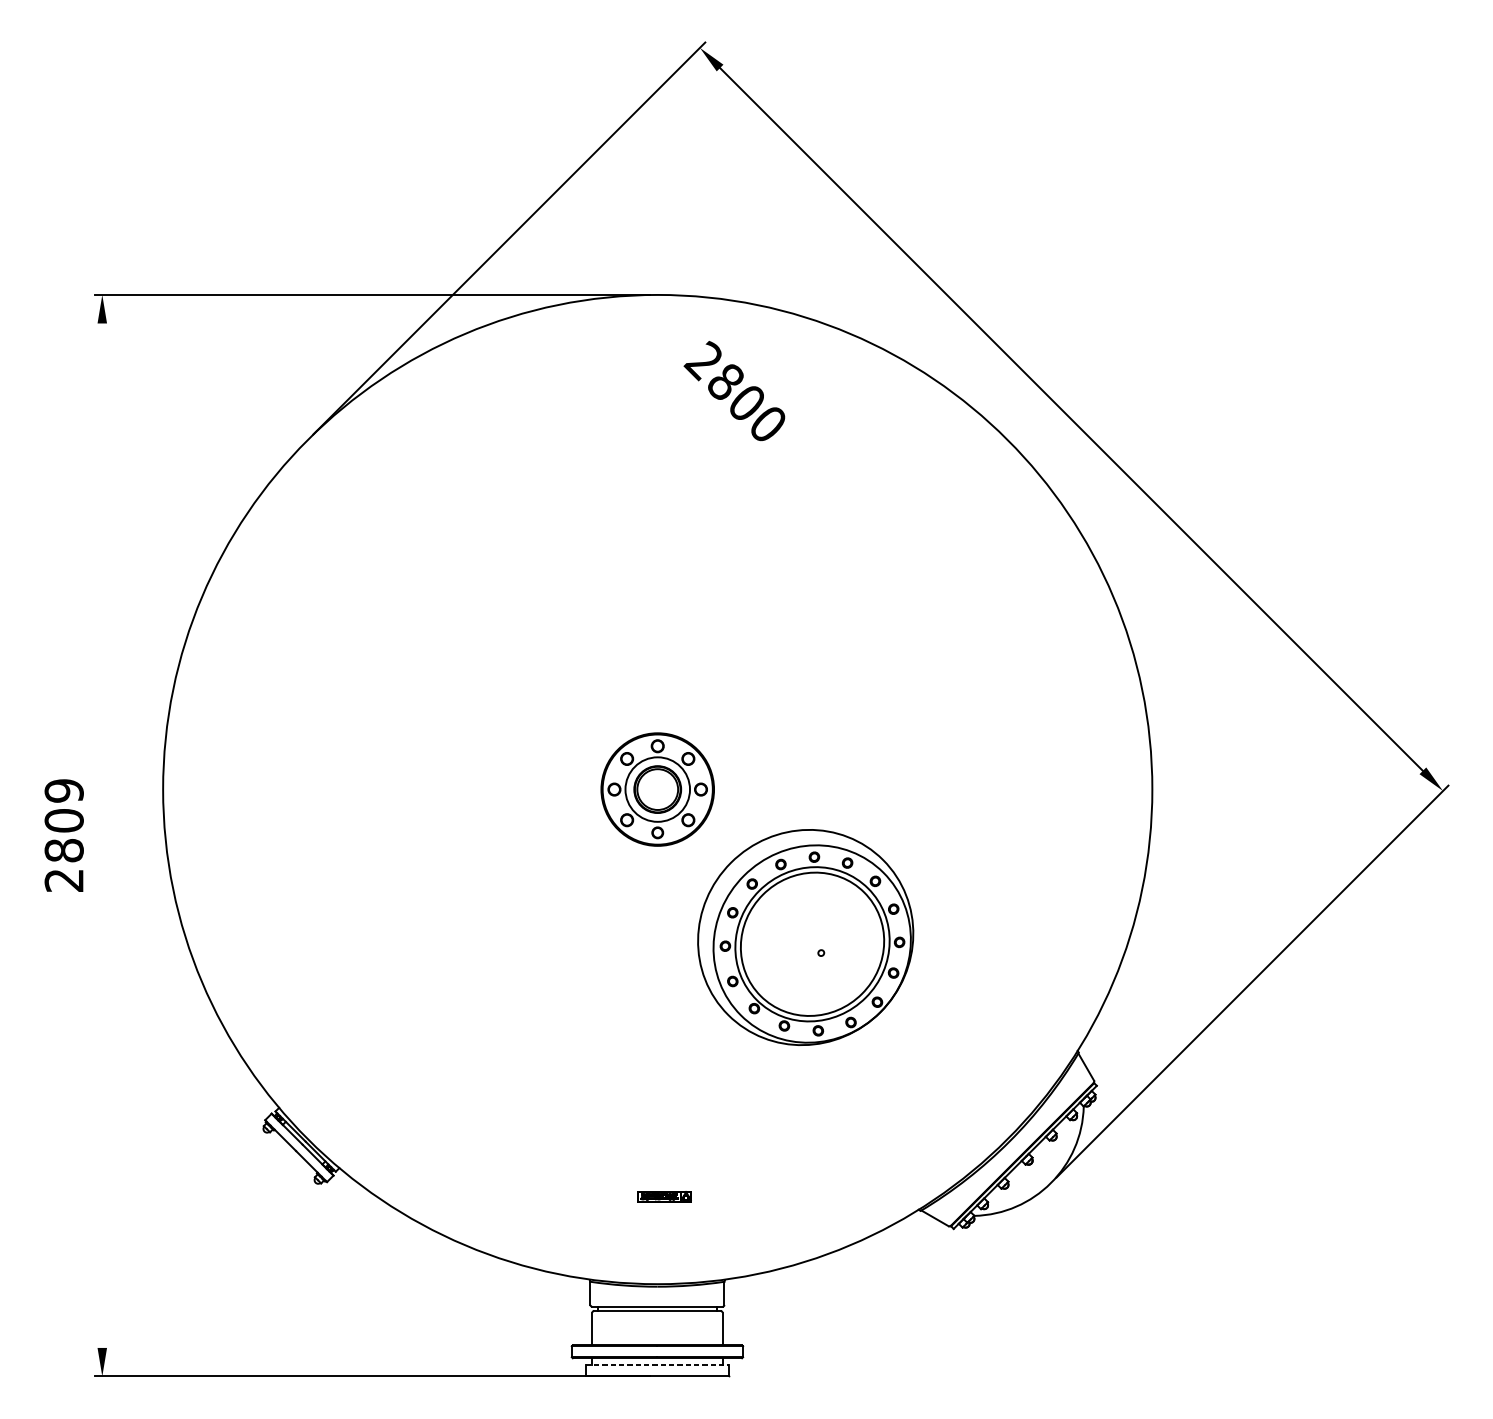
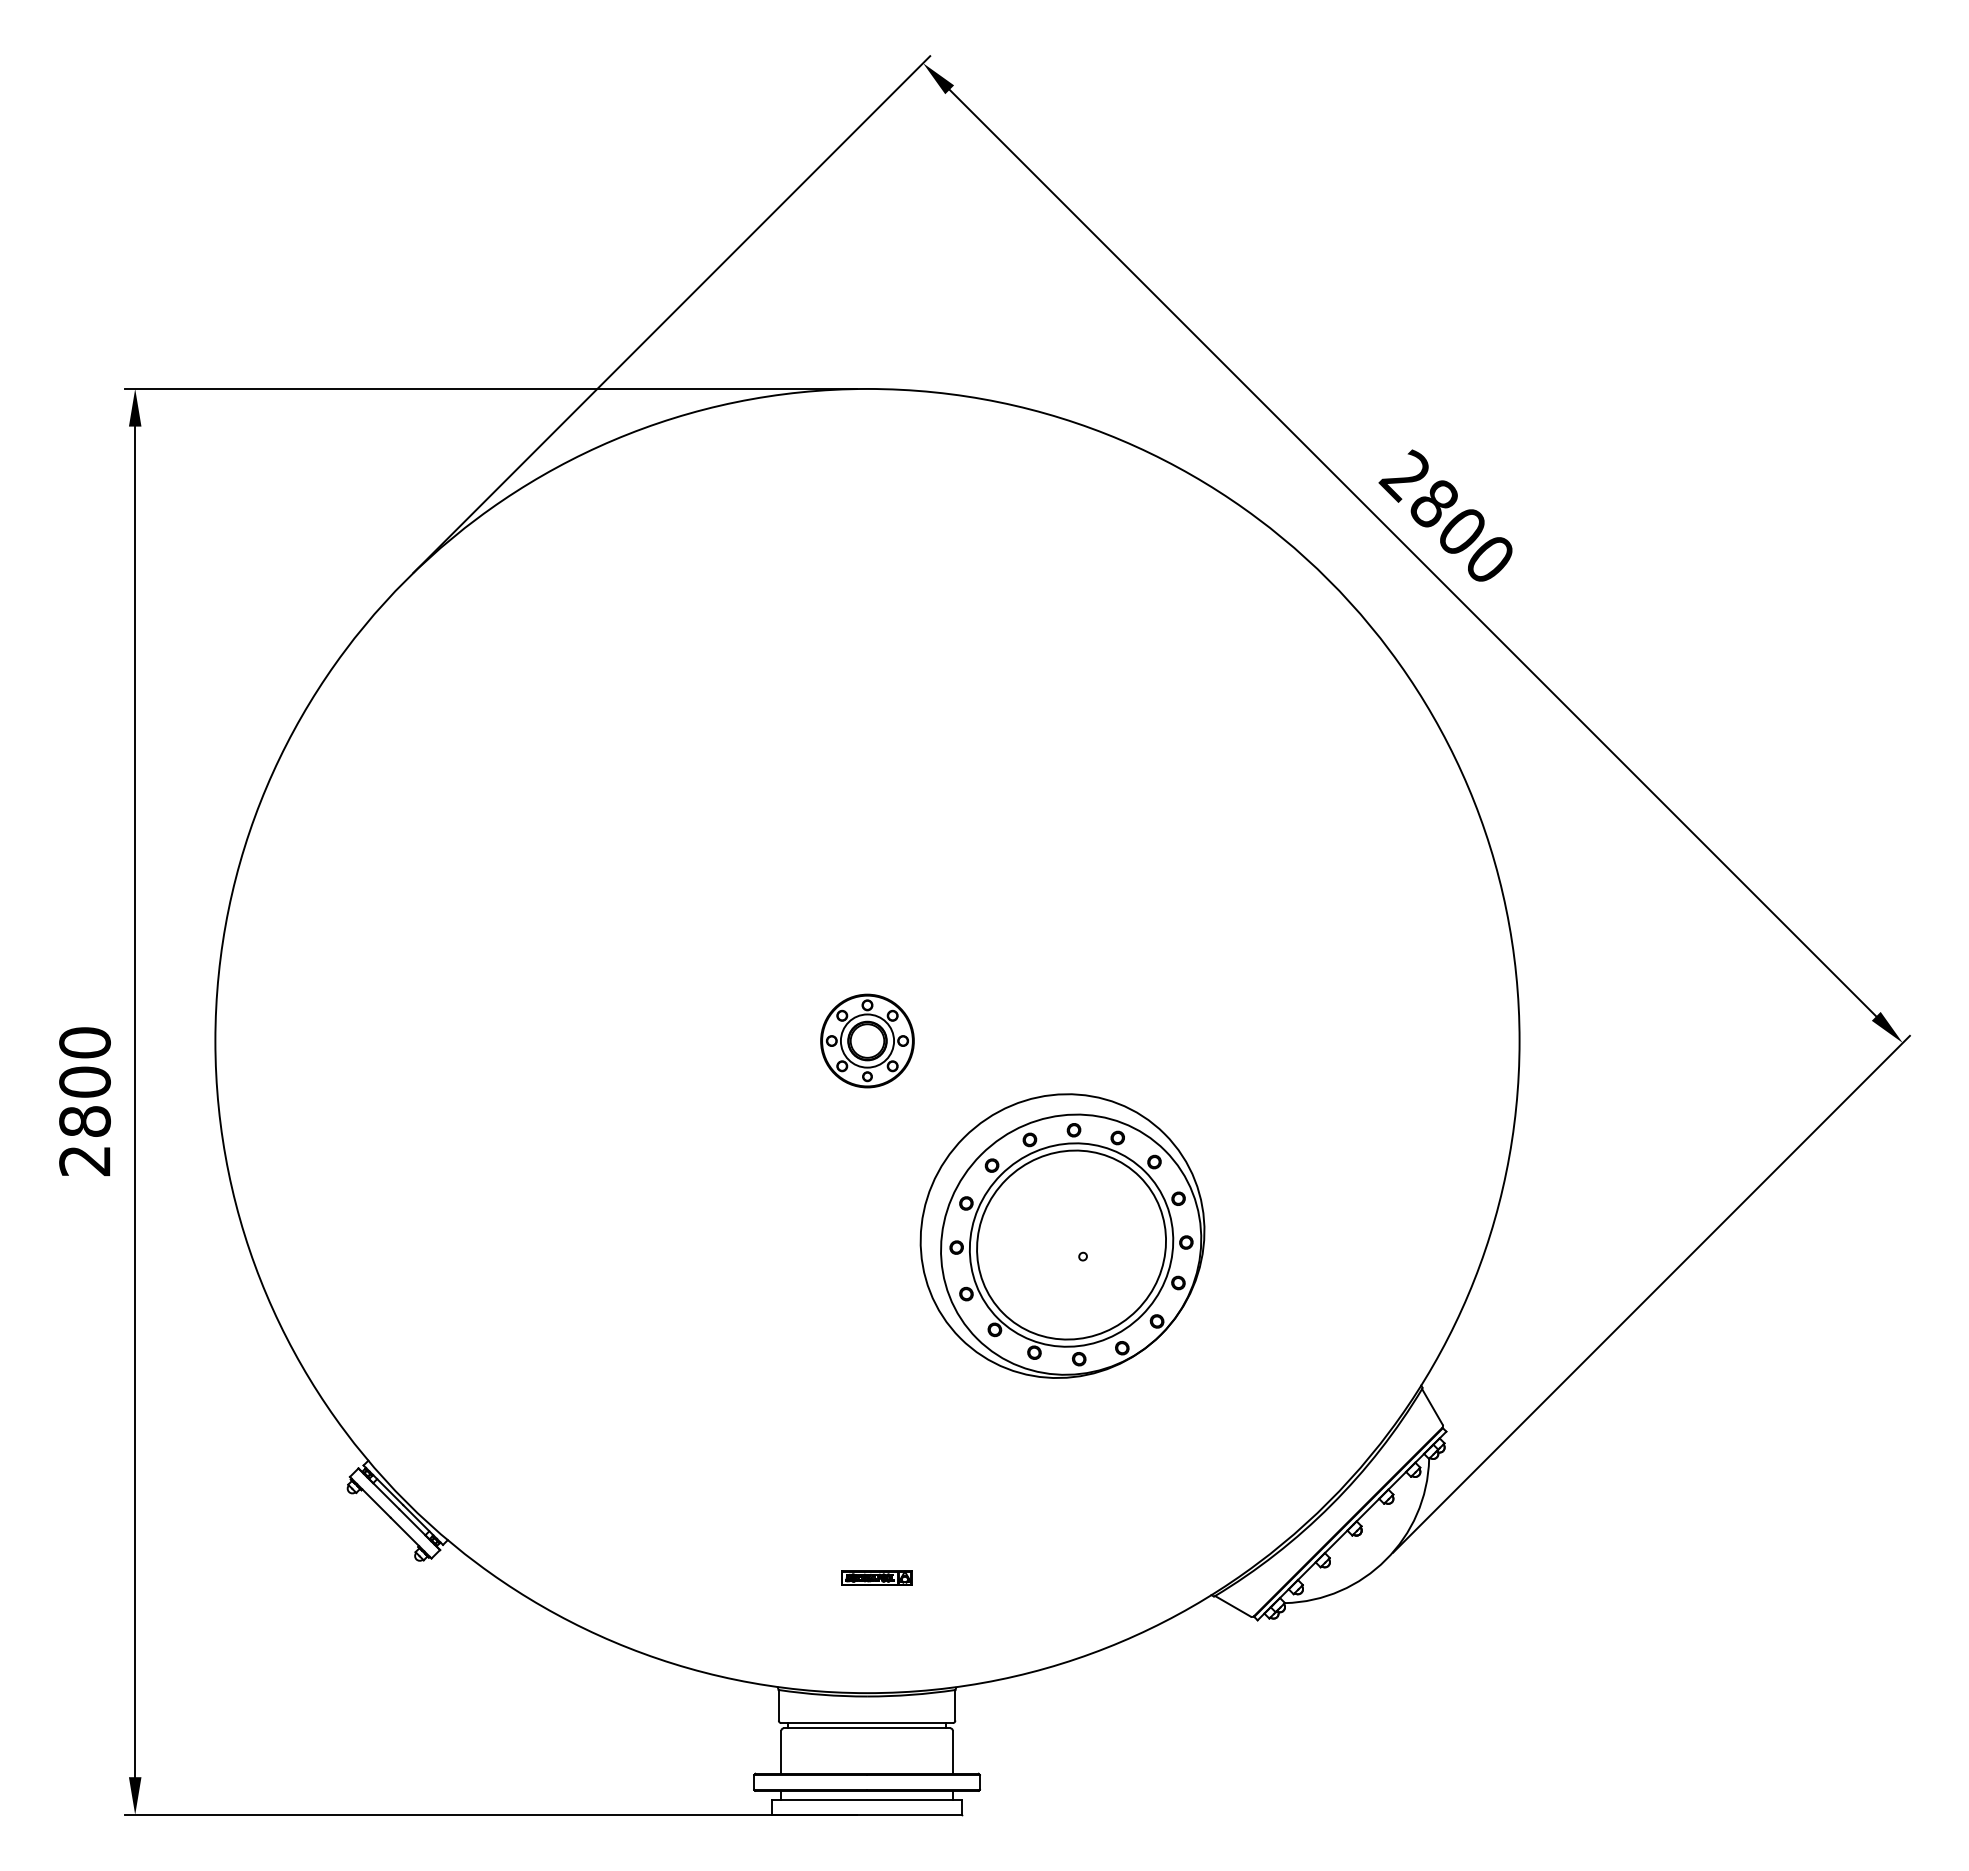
text: (734, 390) -> (1445, 515), moved
part: (657, 789) -> (867, 1040), size x0.62
text: (63, 790) -> (84, 1042), 2809 -> 2800
line: (102, 835) -> (135, 1101), added
line: (657, 1364) -> (867, 1799), dashed -> solid

